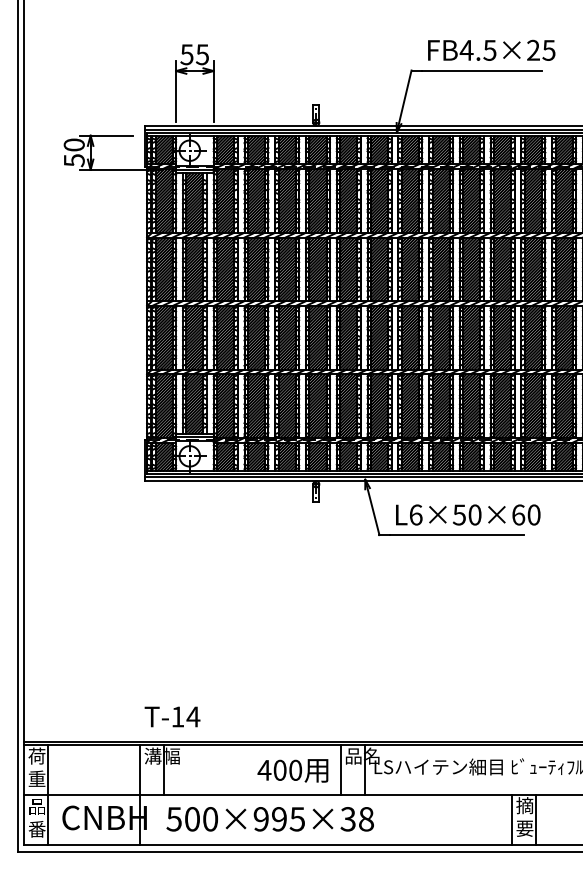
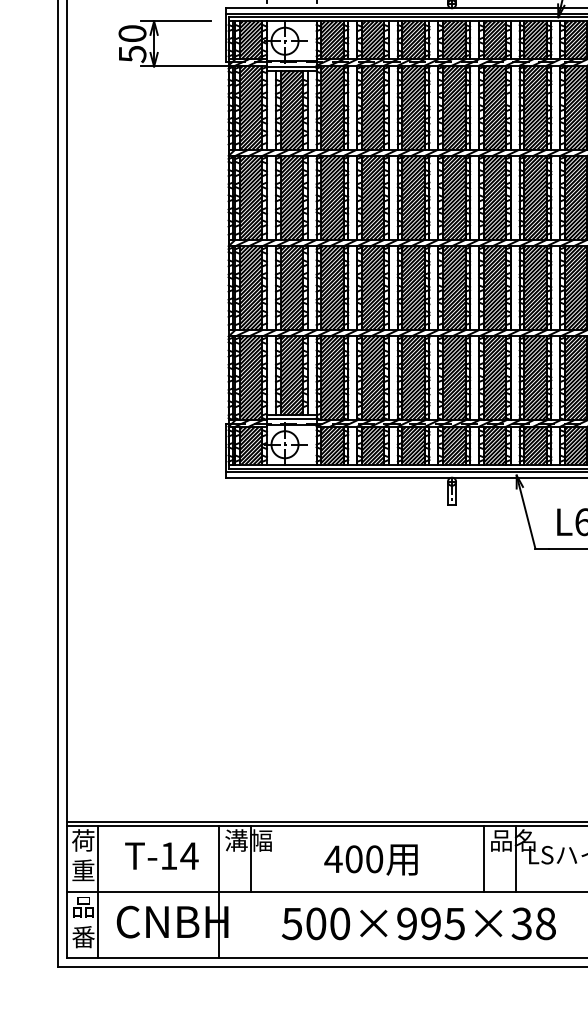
text: (172, 716) -> (161, 855), moved
text: (292, 770) -> (370, 859), moved
text: (269, 819) -> (417, 924), moved

